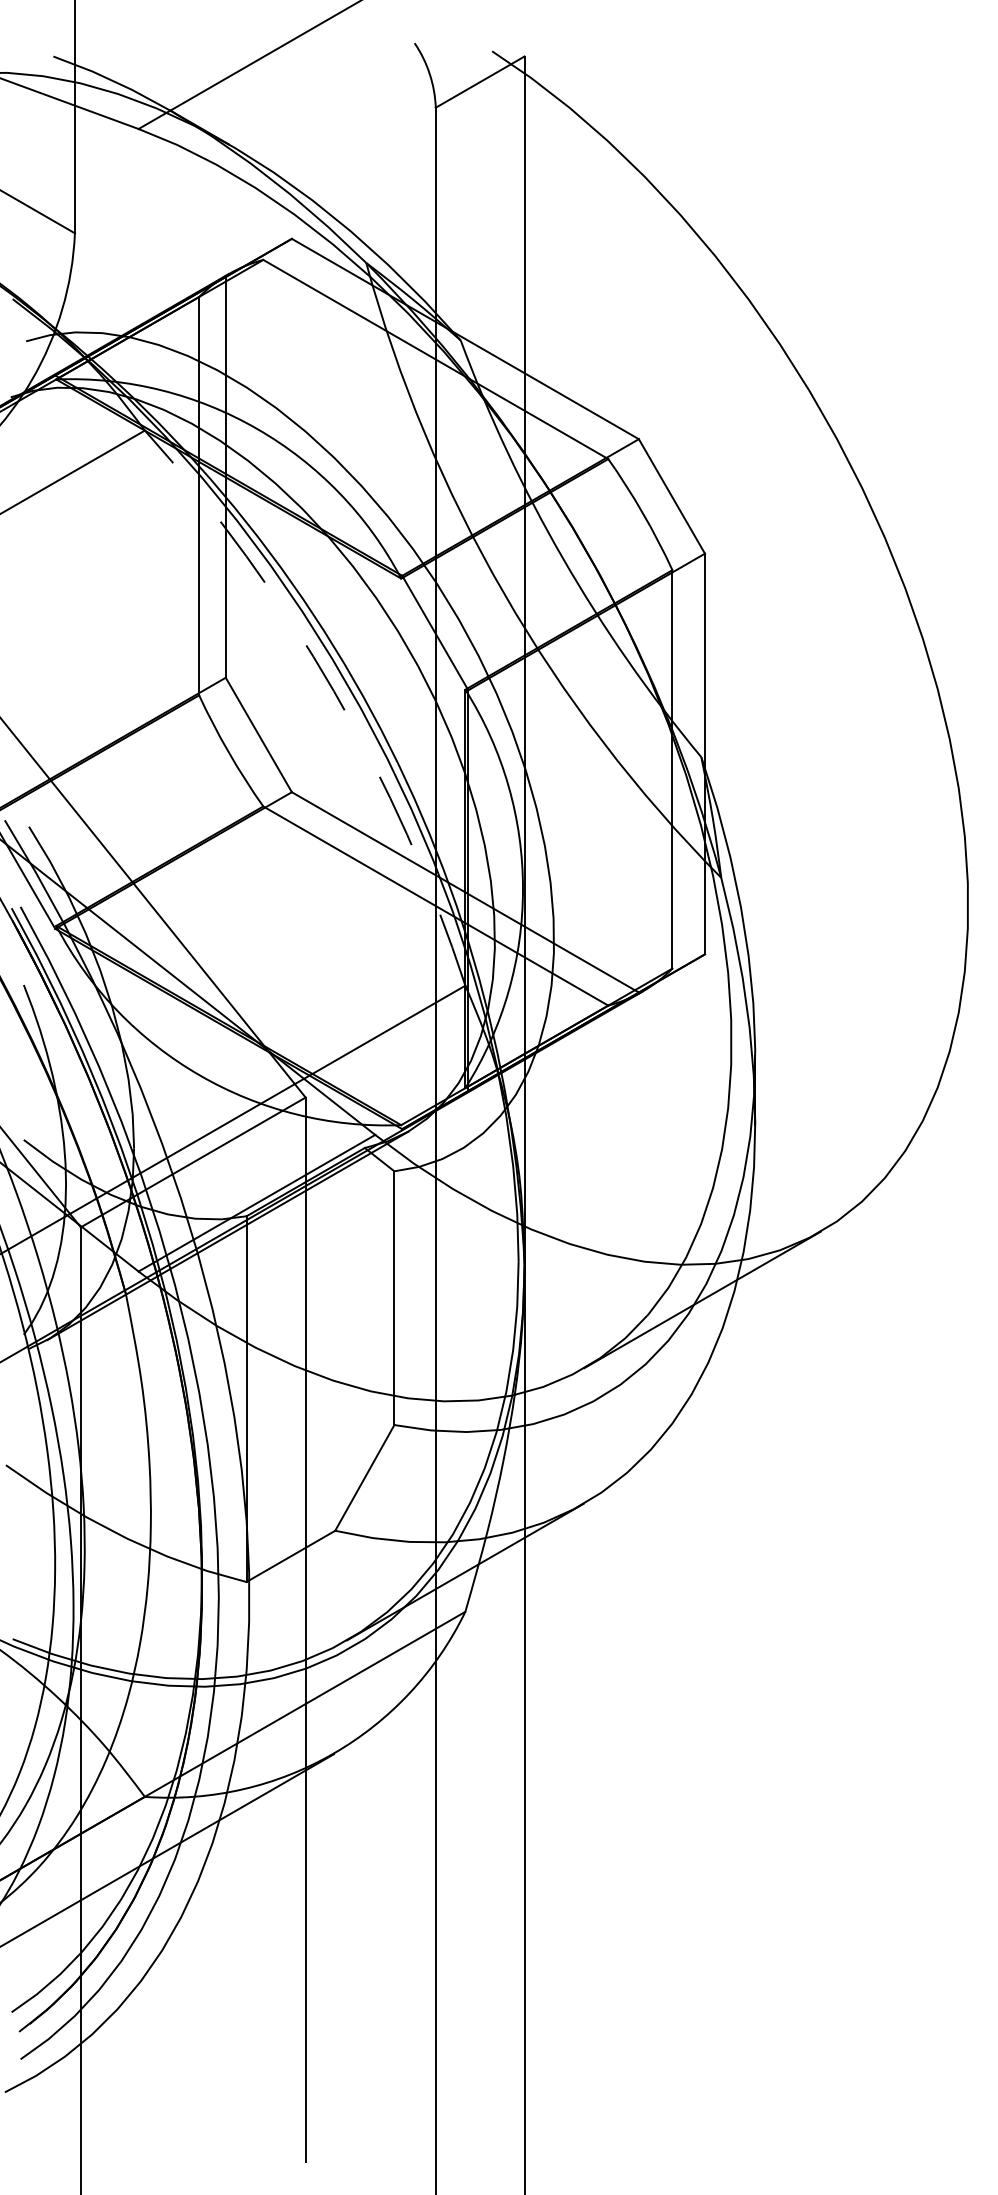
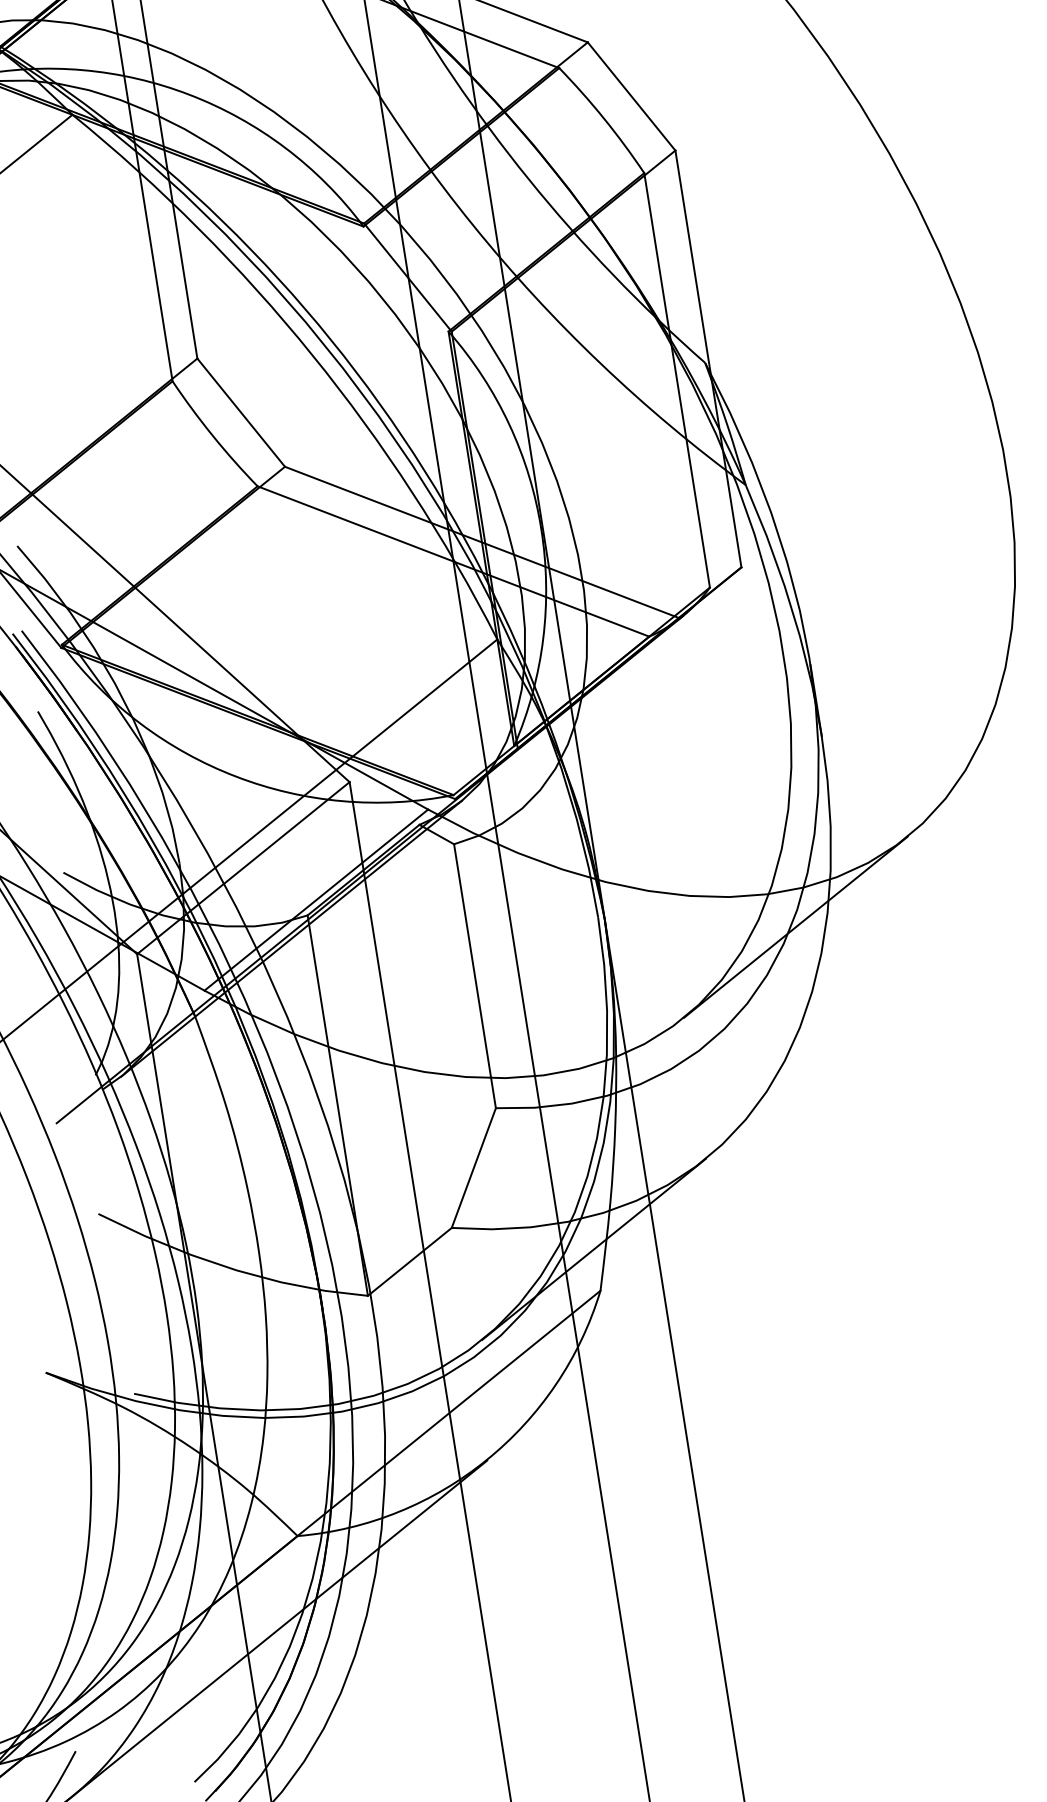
arc: (334, 691) -> (312, 355), dashed -> solid

